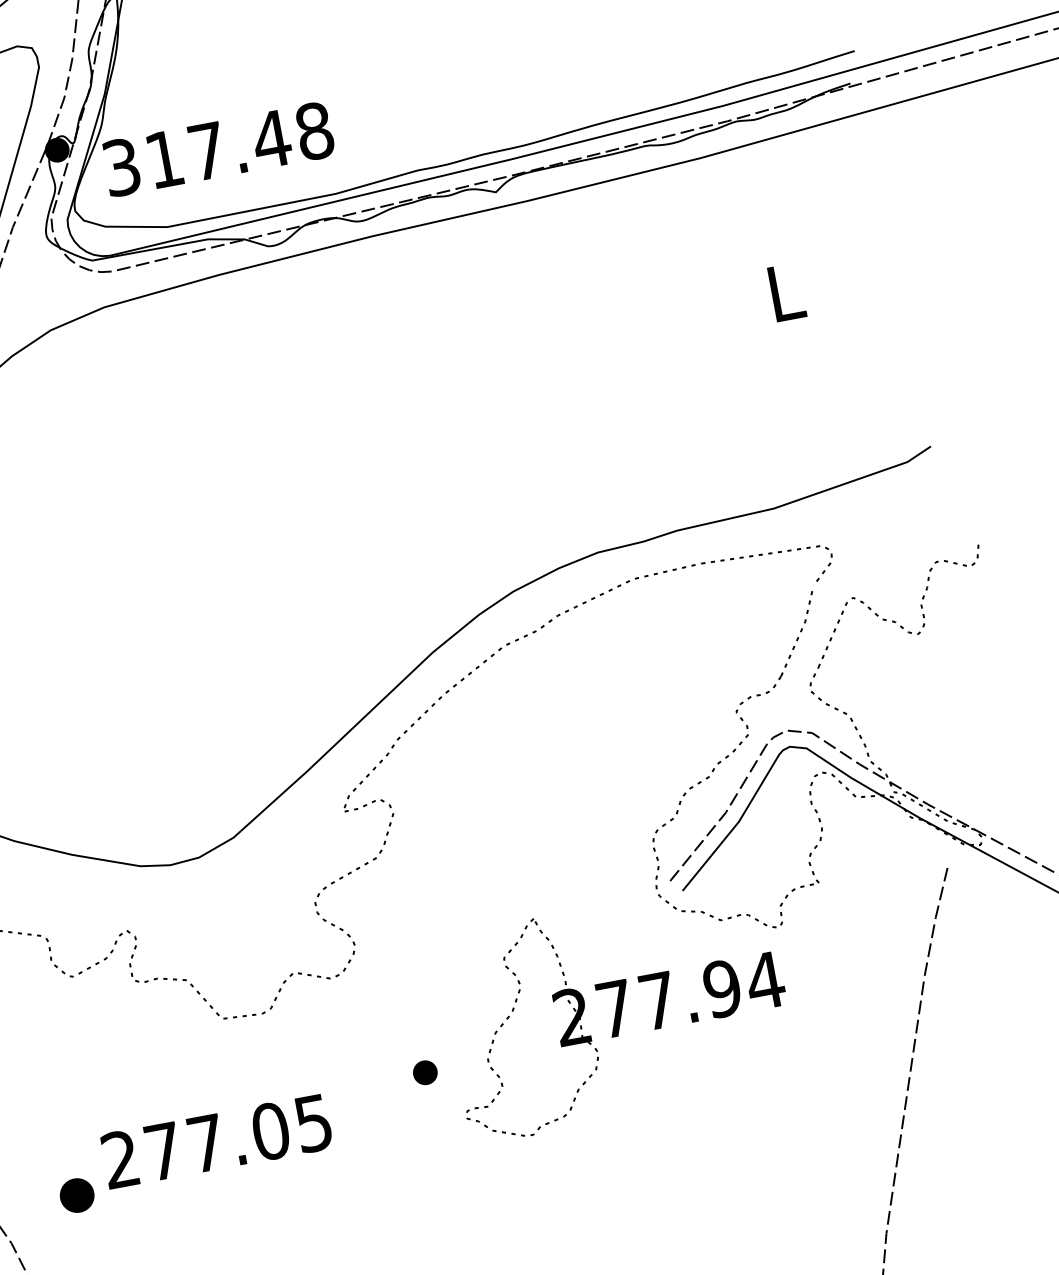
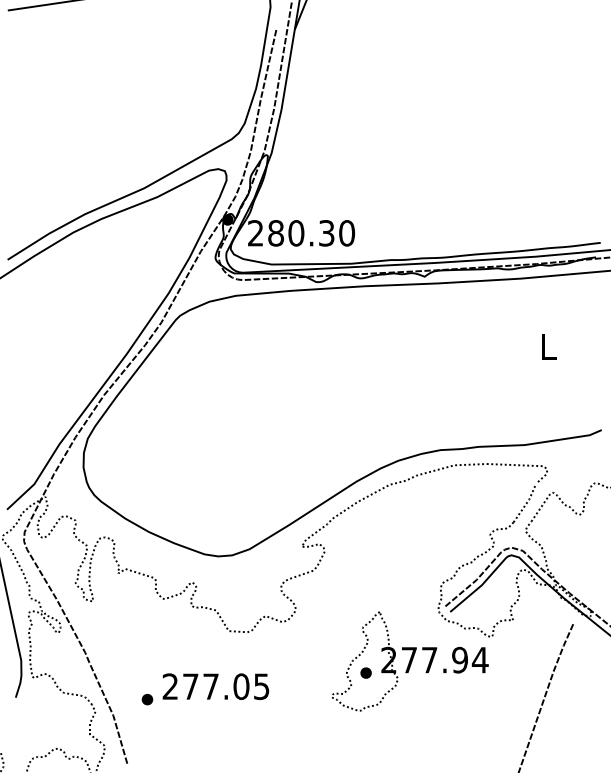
text: (218, 149) -> (301, 233), 317.48 -> 280.30
part: (423, 1071) -> (365, 672), moved
part: (77, 1195) -> (147, 699), size x0.71

